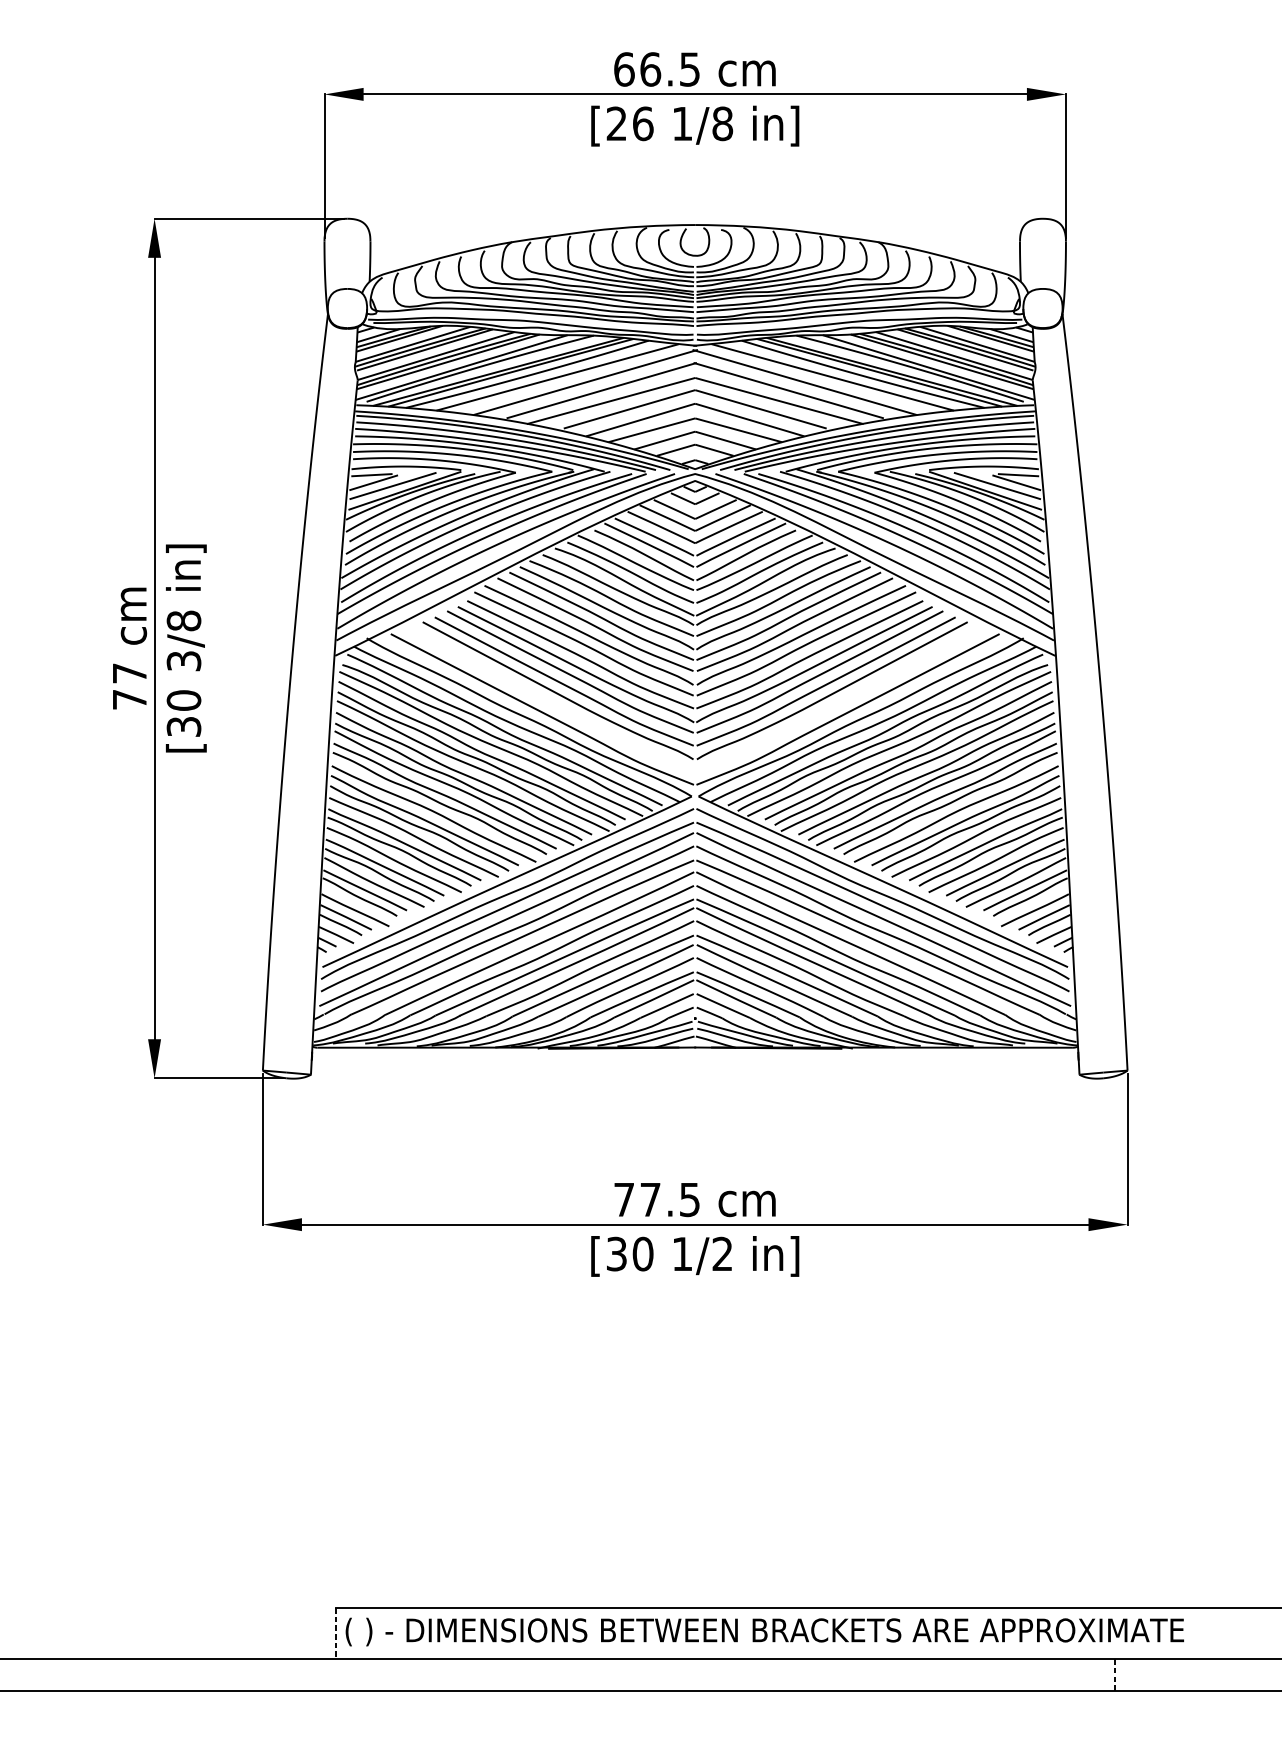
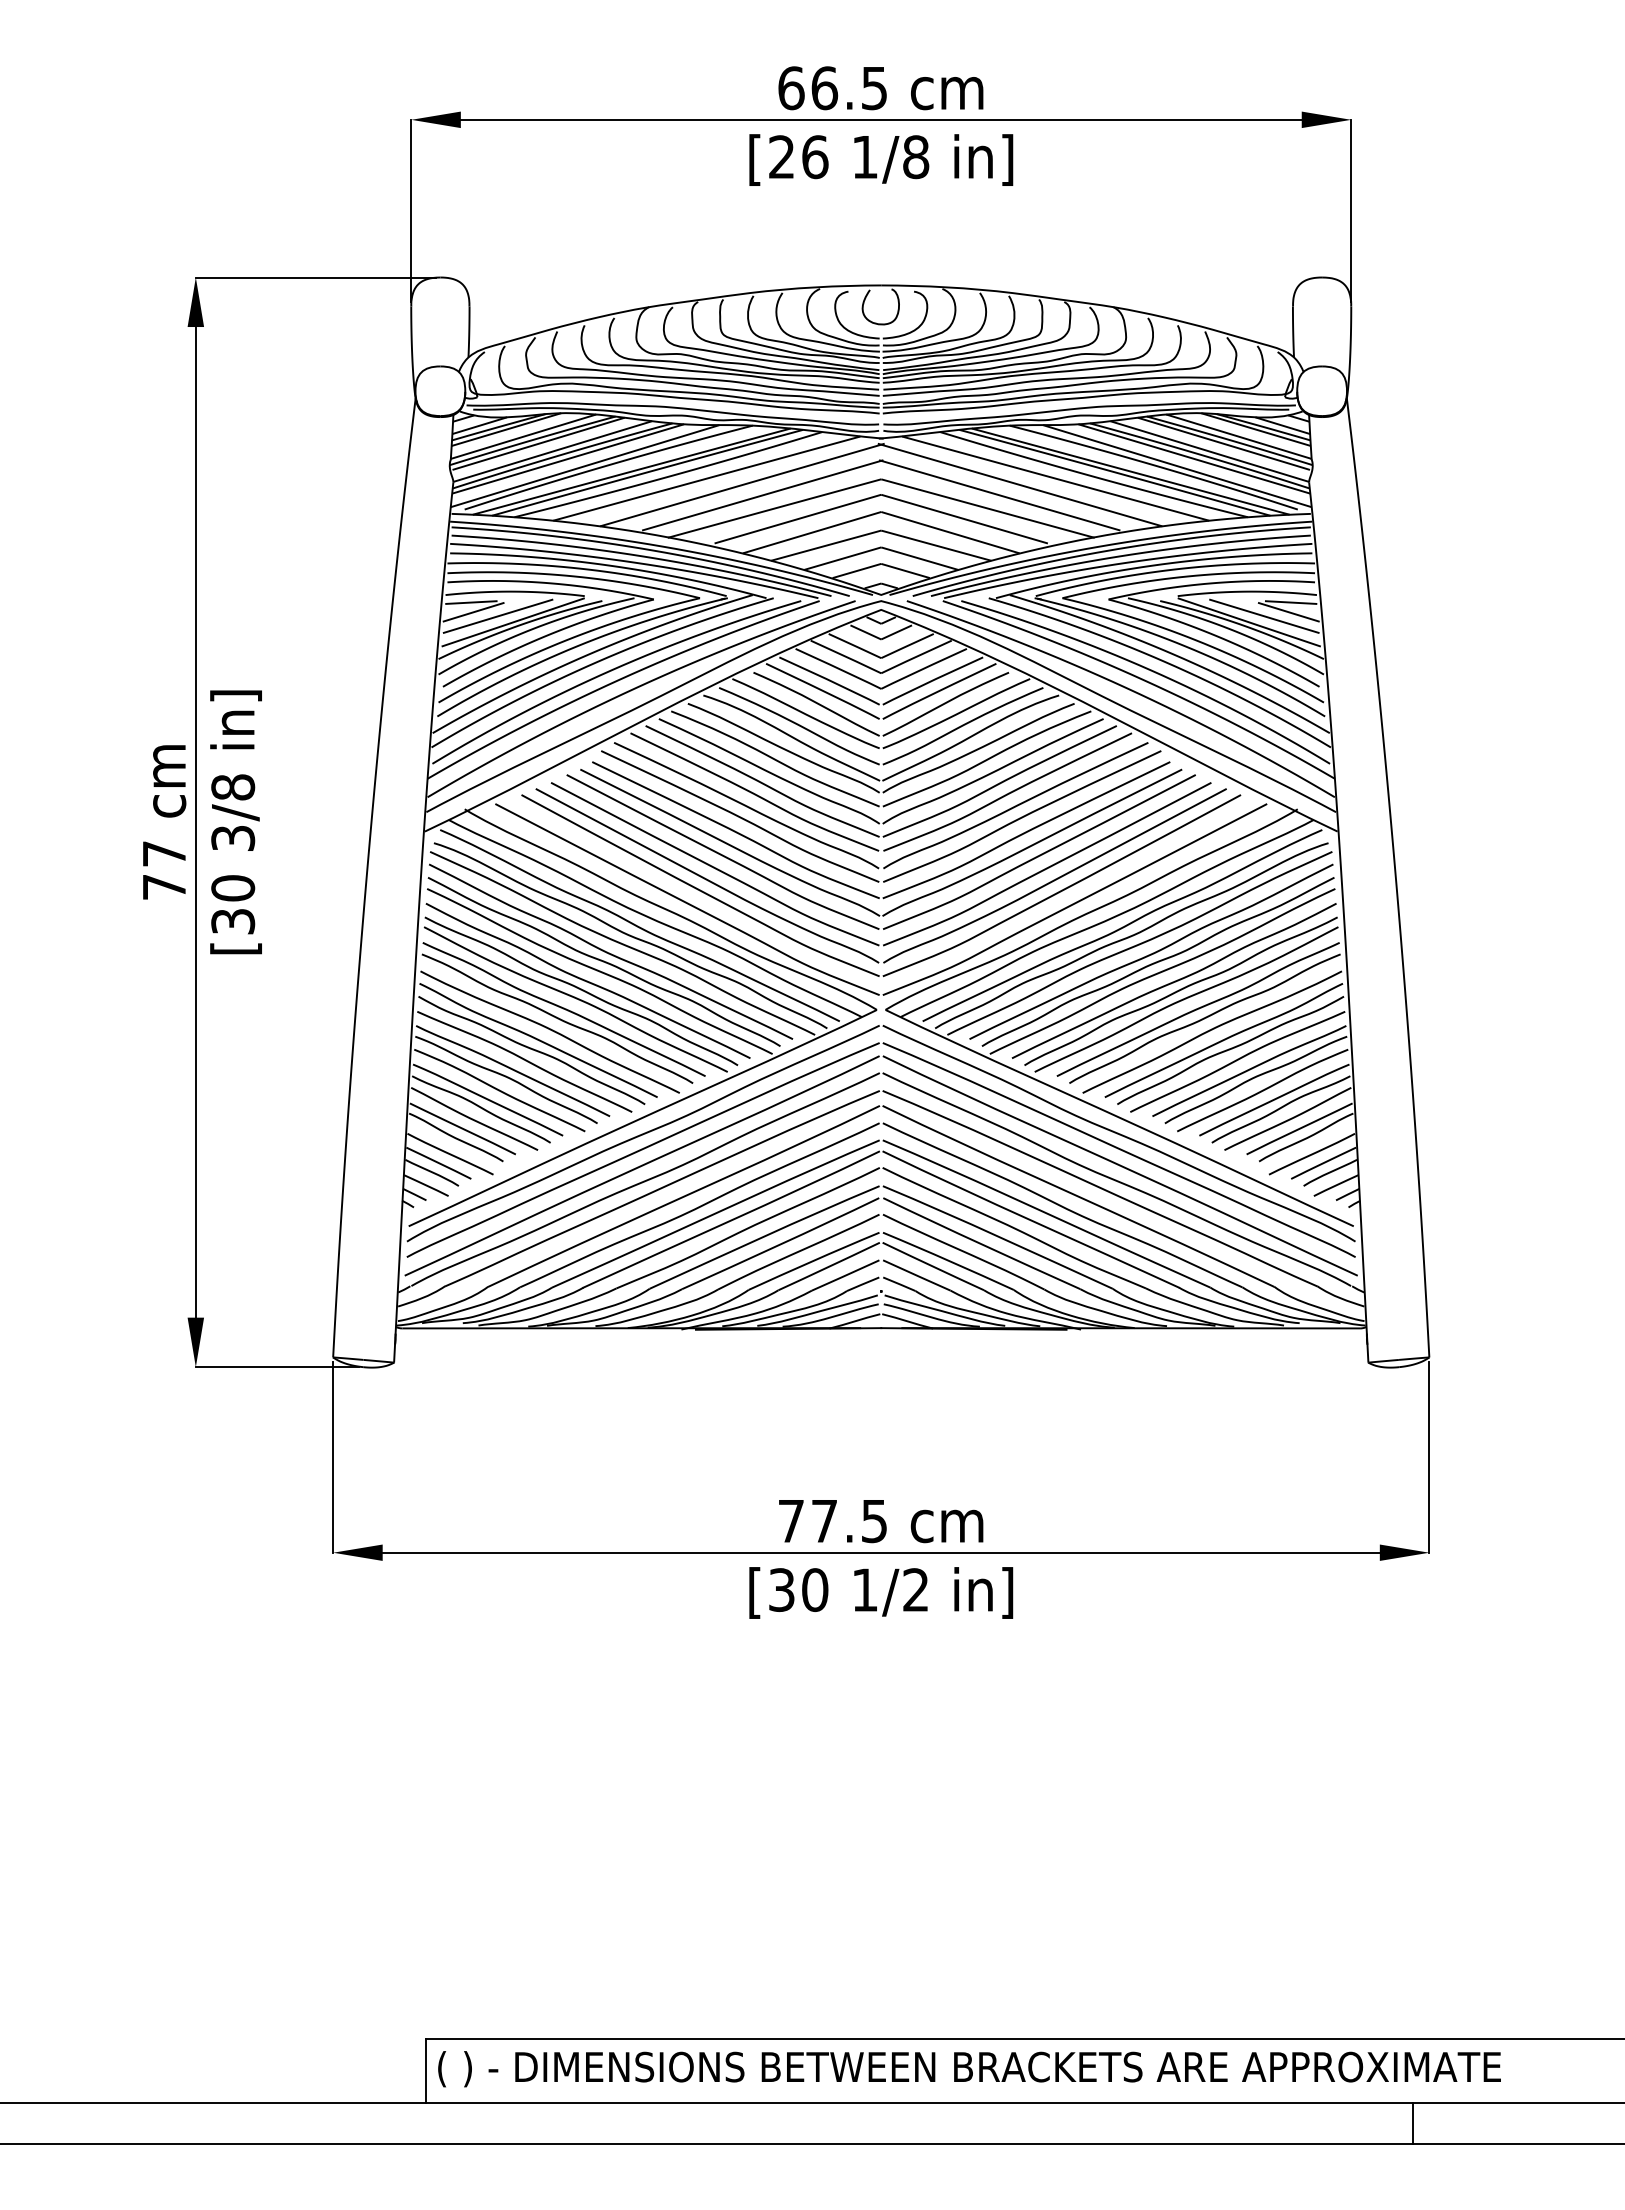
part: (721, 759) -> (914, 962), added
line: (336, 1633) -> (426, 2071), dashed -> solid
line: (1115, 1674) -> (1413, 2123), dashed -> solid

